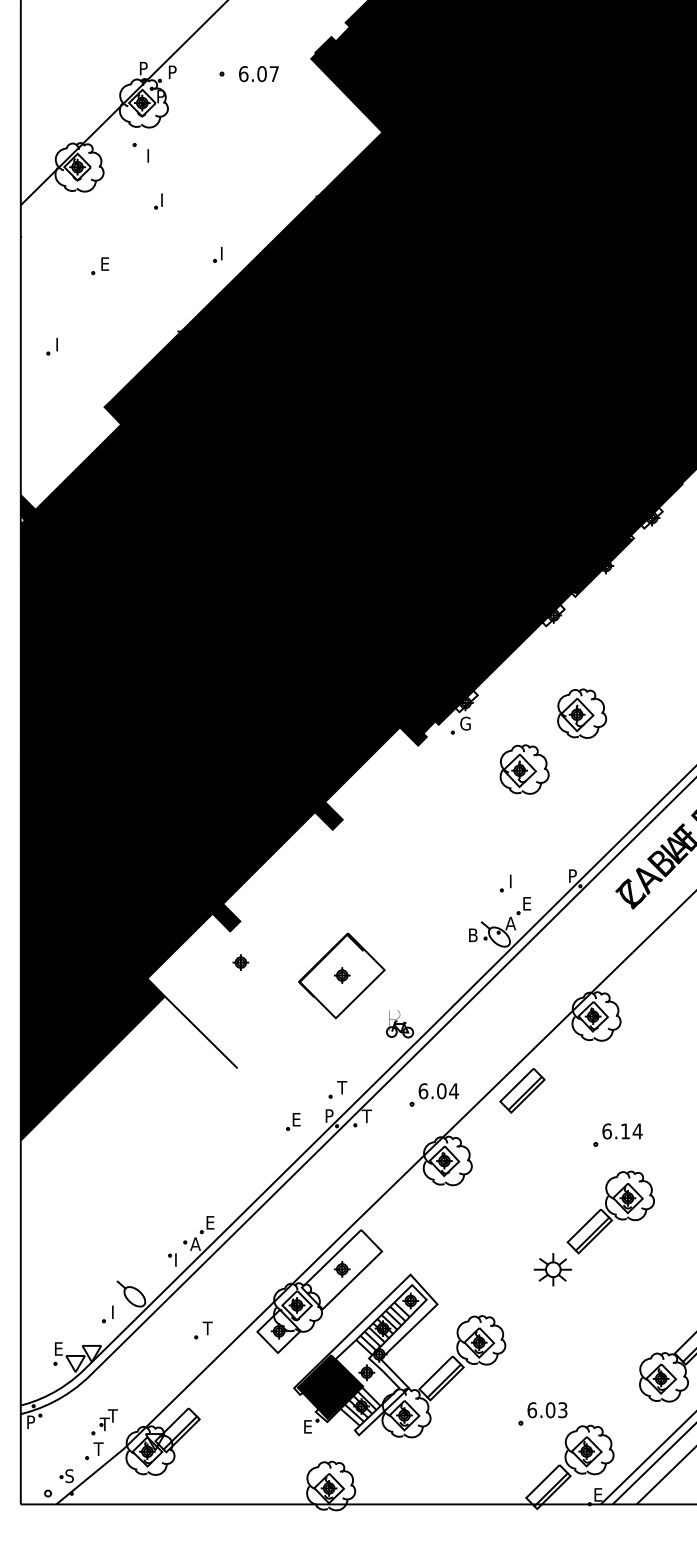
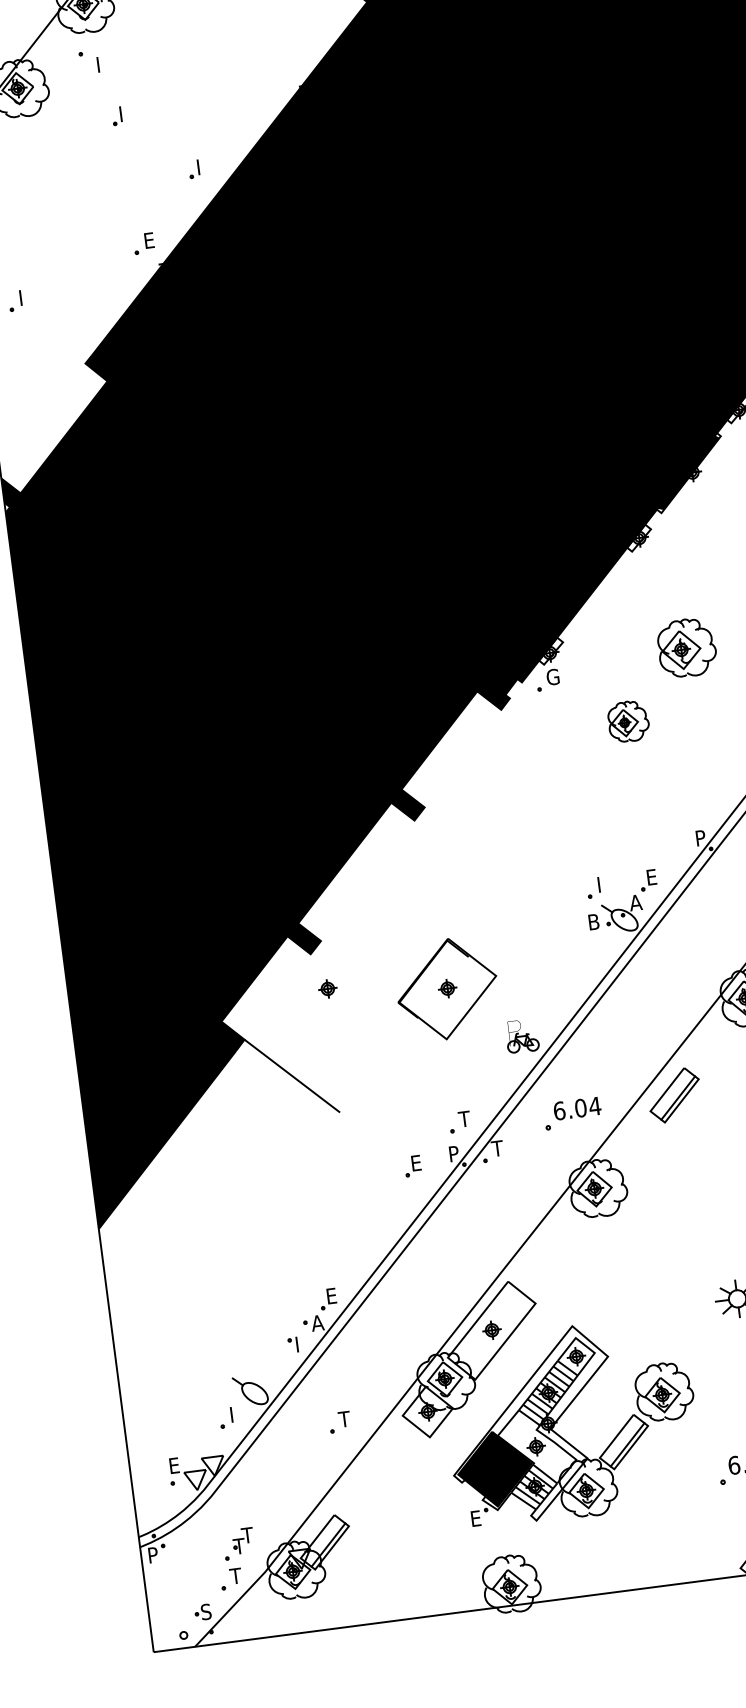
part: (100, 266) -> (144, 244), moved
part: (524, 769) -> (628, 721), size x0.7
part: (505, 883) -> (593, 888), moved

